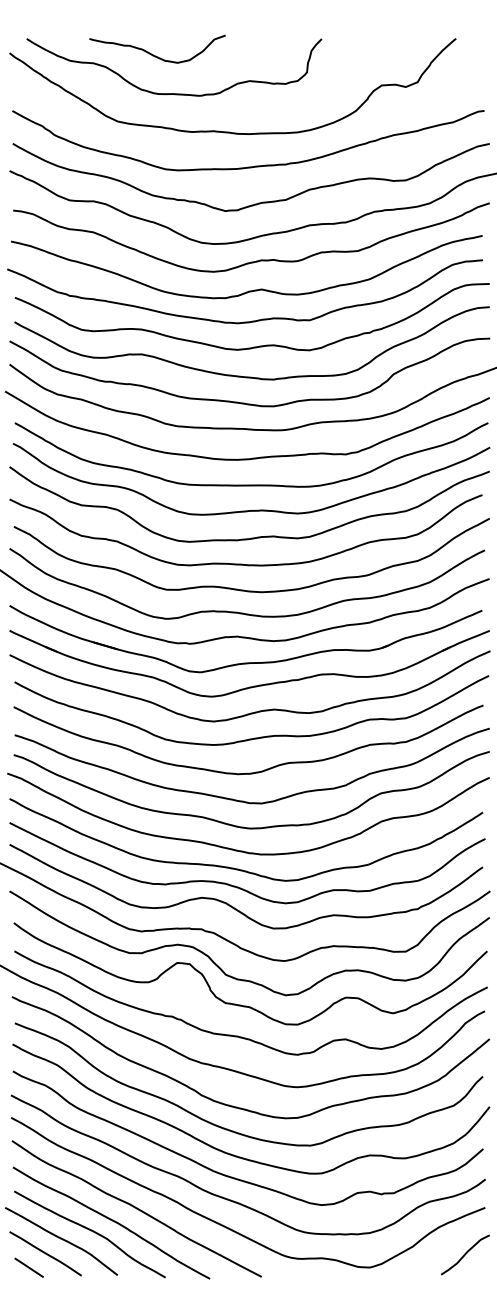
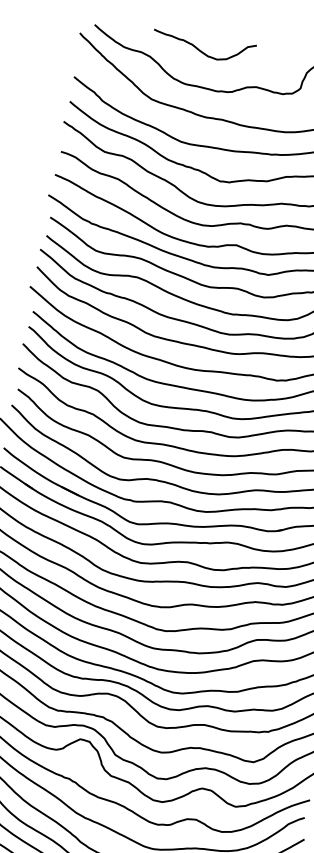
curve: (153, 54) -> (200, 49), moved

